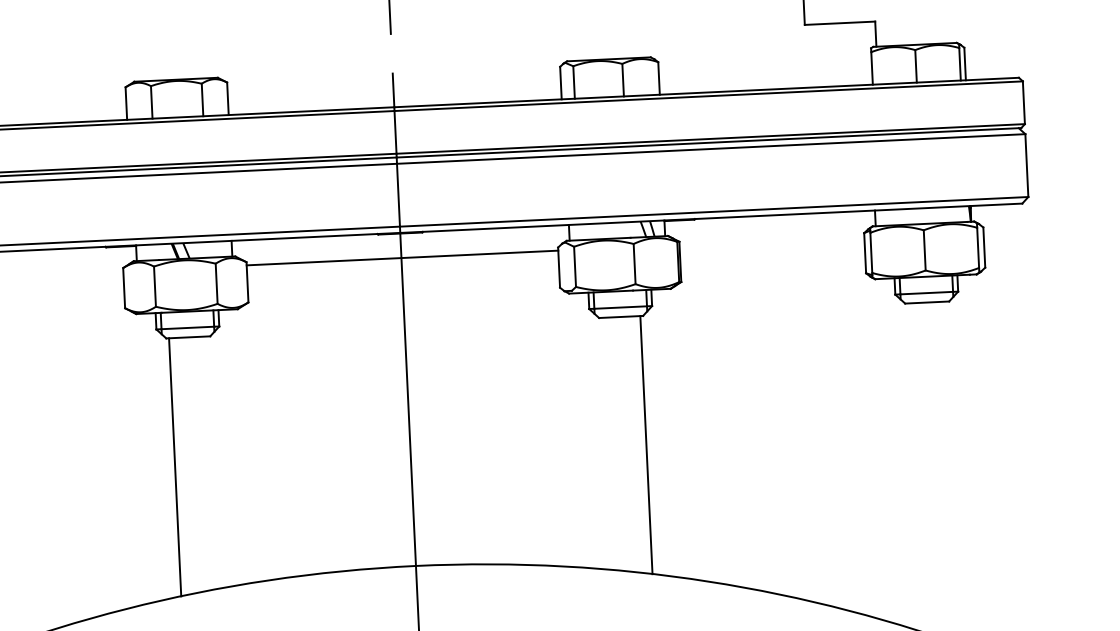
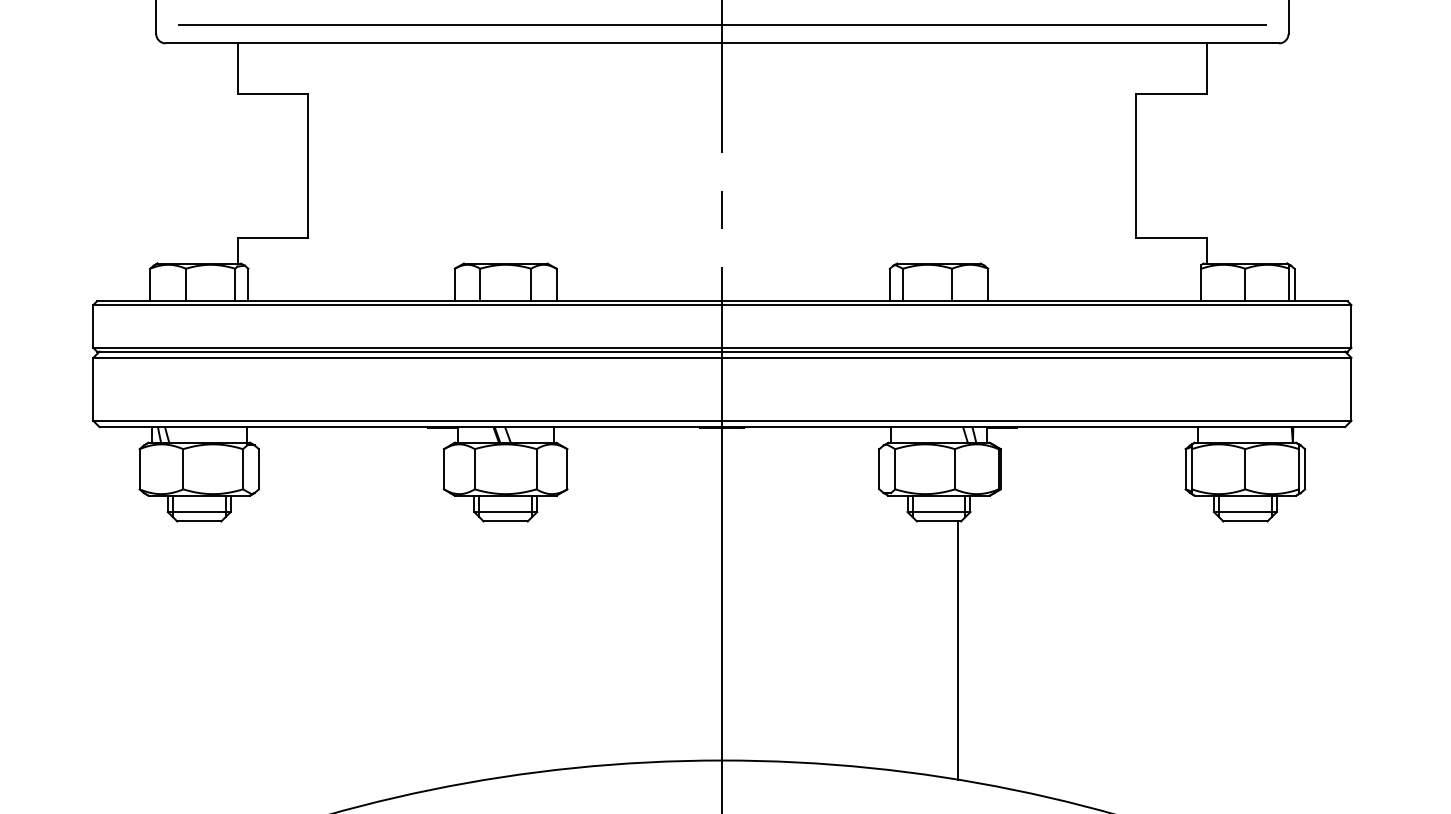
line: (402, 258) -> (723, 452), removed
line: (175, 467) -> (486, 650), removed

